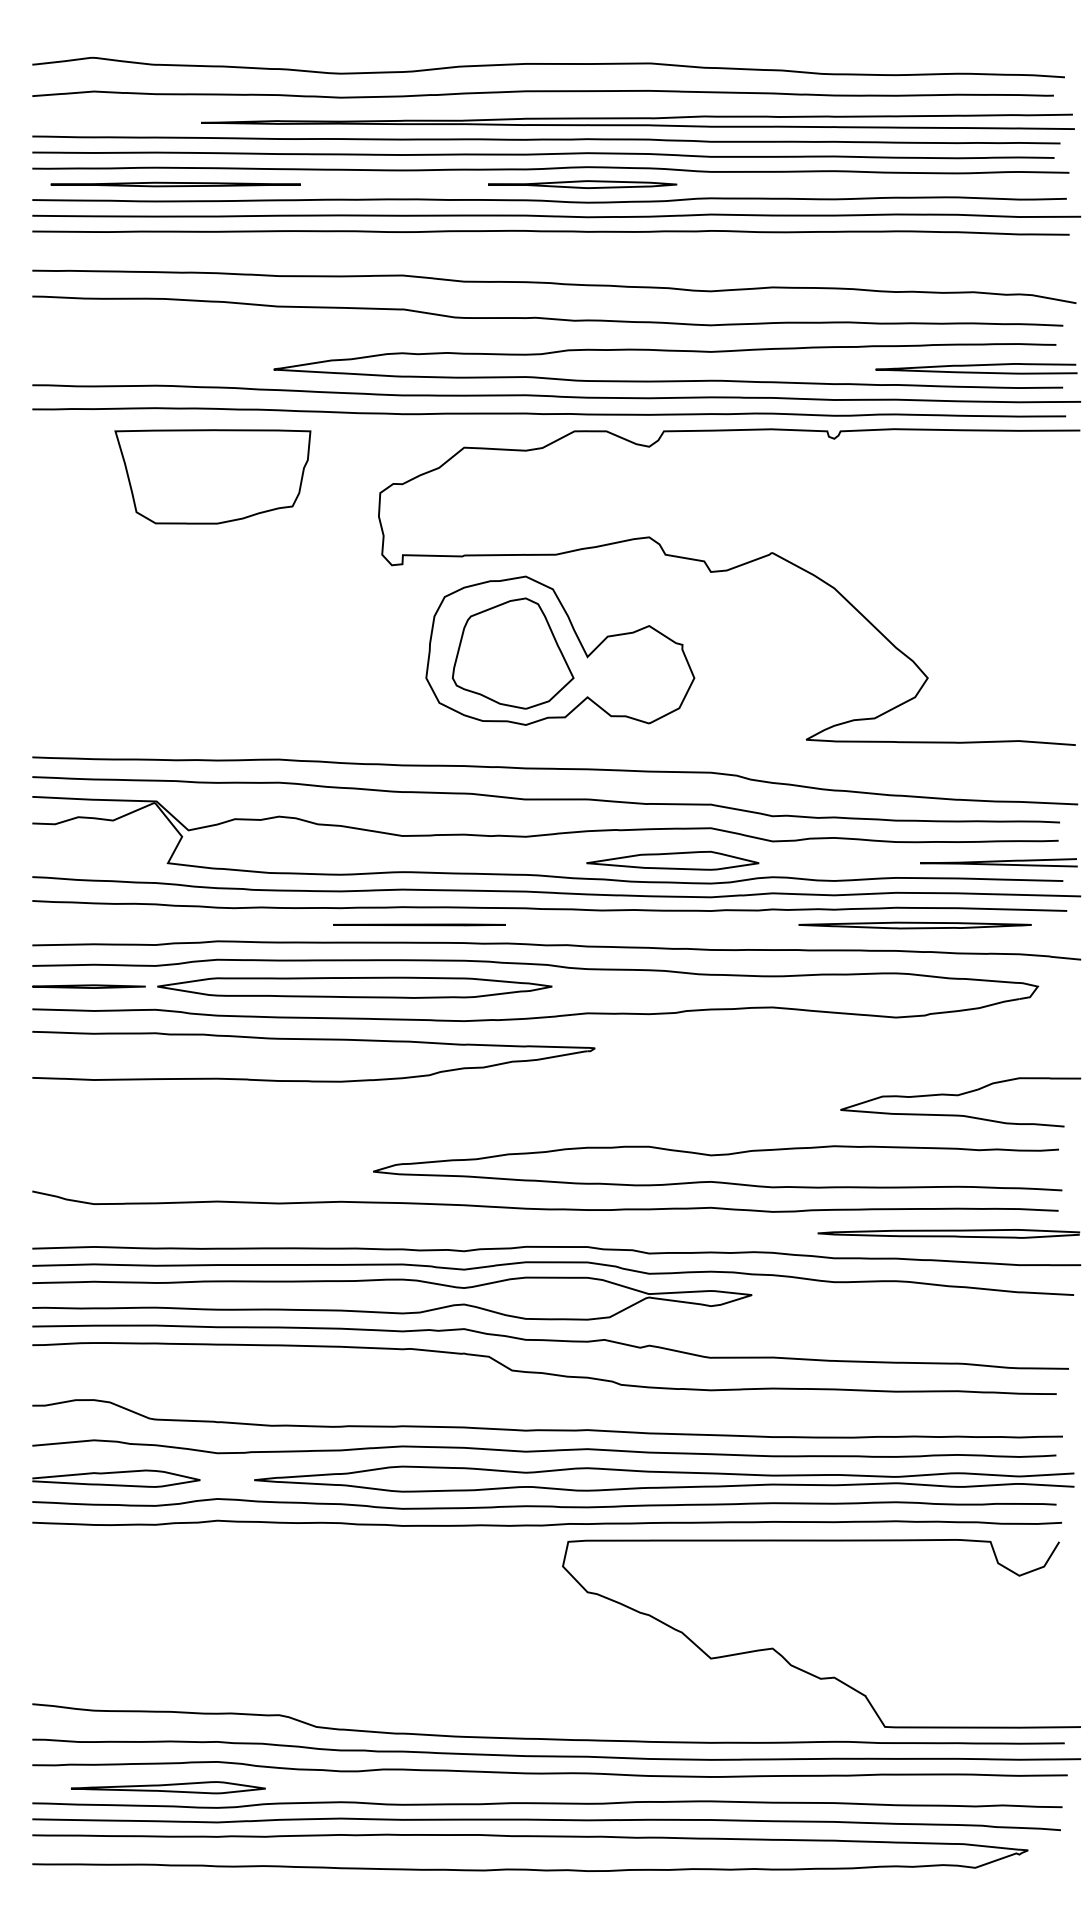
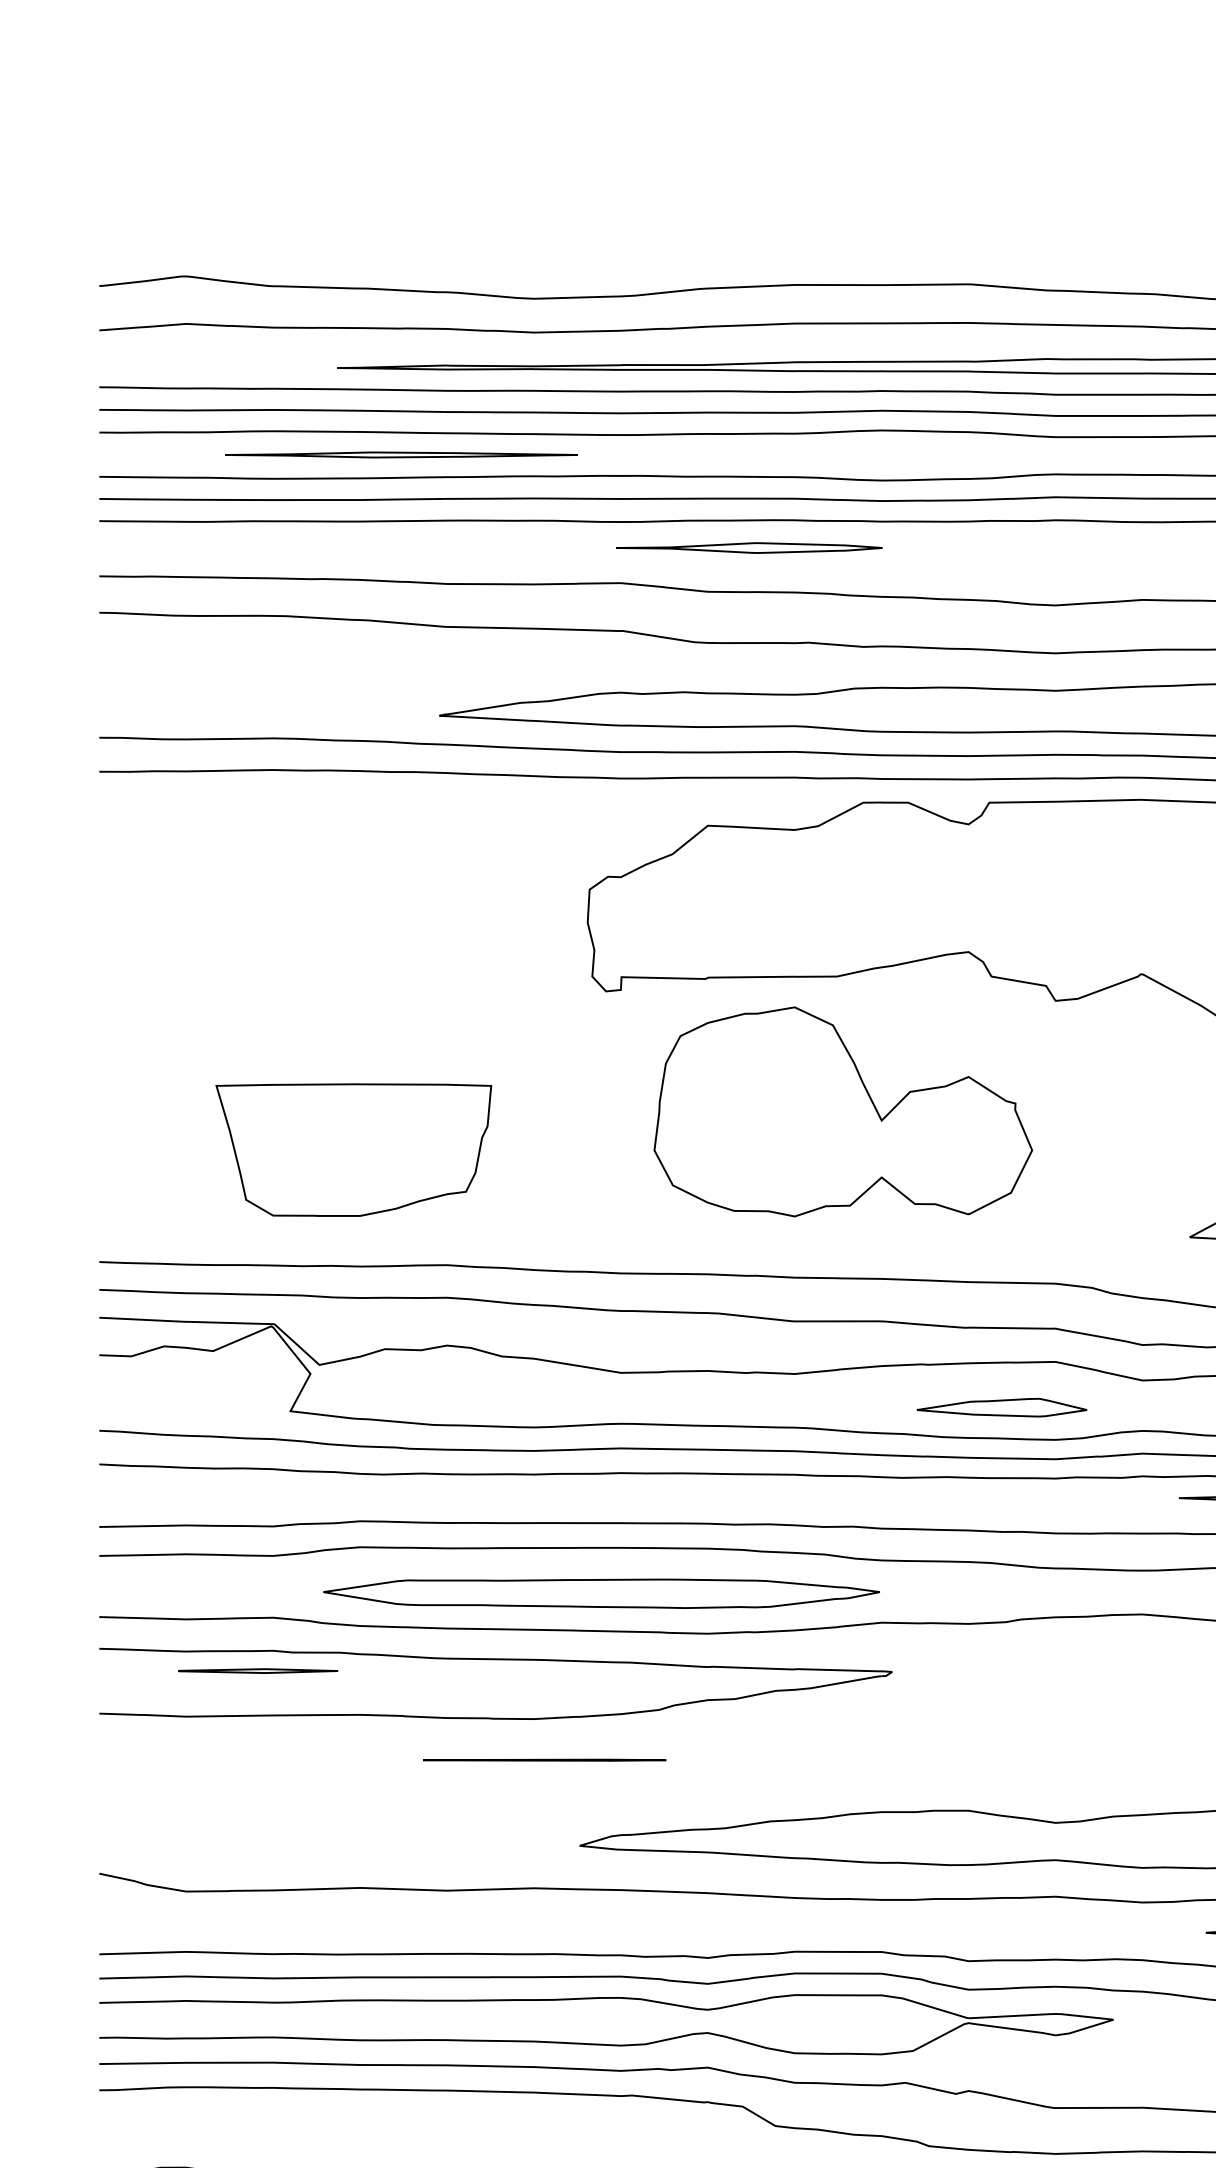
part: (175, 184) -> (401, 454), moved
part: (582, 184) -> (749, 547), moved
part: (212, 476) -> (353, 1149), moved
part: (513, 653) -> (777, 1115), removed
part: (672, 860) -> (1001, 1407), size x0.7
line: (419, 924) -> (544, 1759), moved
line: (88, 986) -> (257, 1670), moved
part: (354, 987) -> (601, 1593), moved

